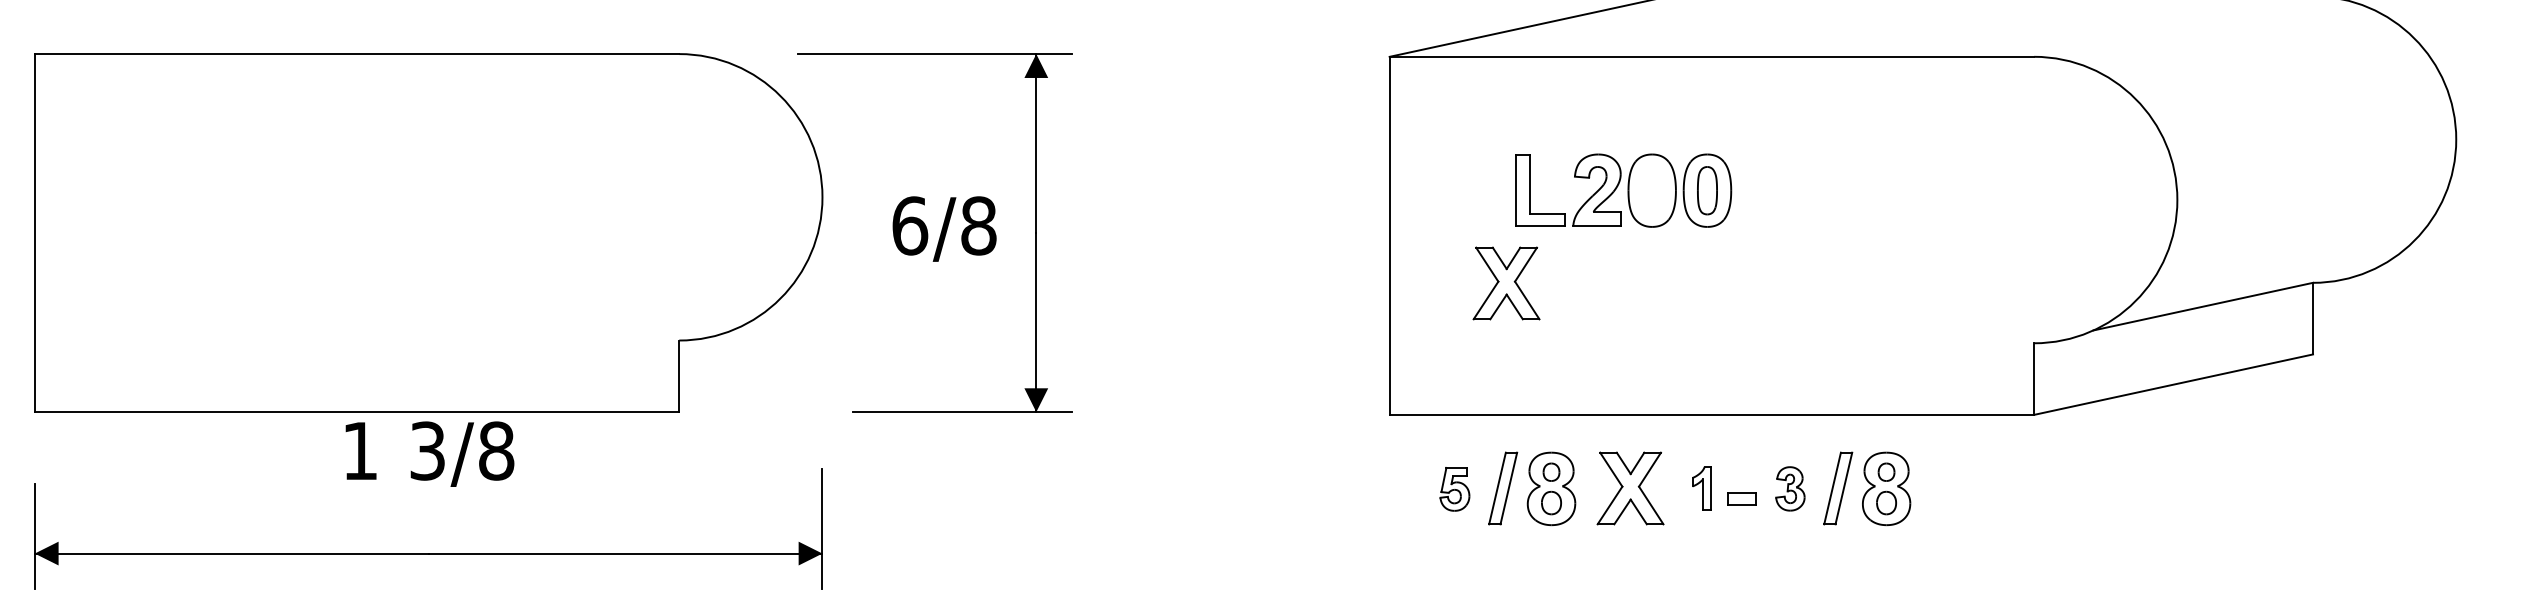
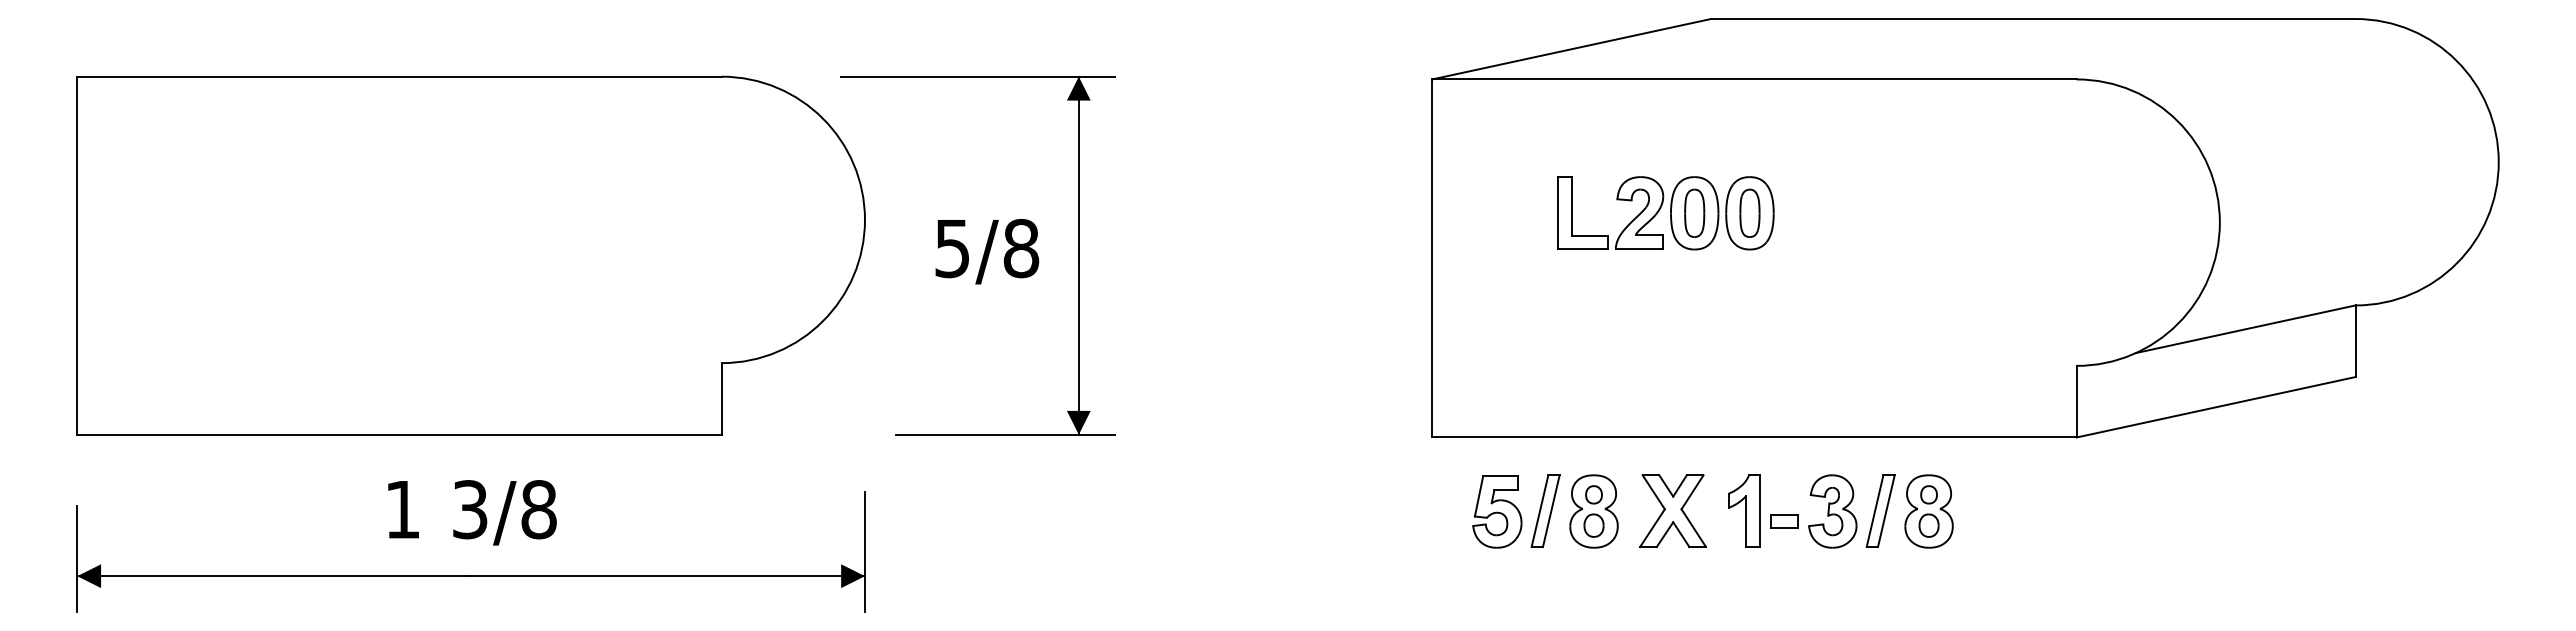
part: (1652, 189) -> (1694, 212), added
text: (910, 225) -> (952, 248), 6/8 -> 5/8
part: (1506, 282) -> (1548, 305), removed
text: (430, 453) -> (472, 512), moved
part: (1702, 487) -> (1744, 510), size x1.67
part: (1455, 488) -> (1497, 511), size x1.67
part: (1790, 488) -> (1832, 511), size x1.67

